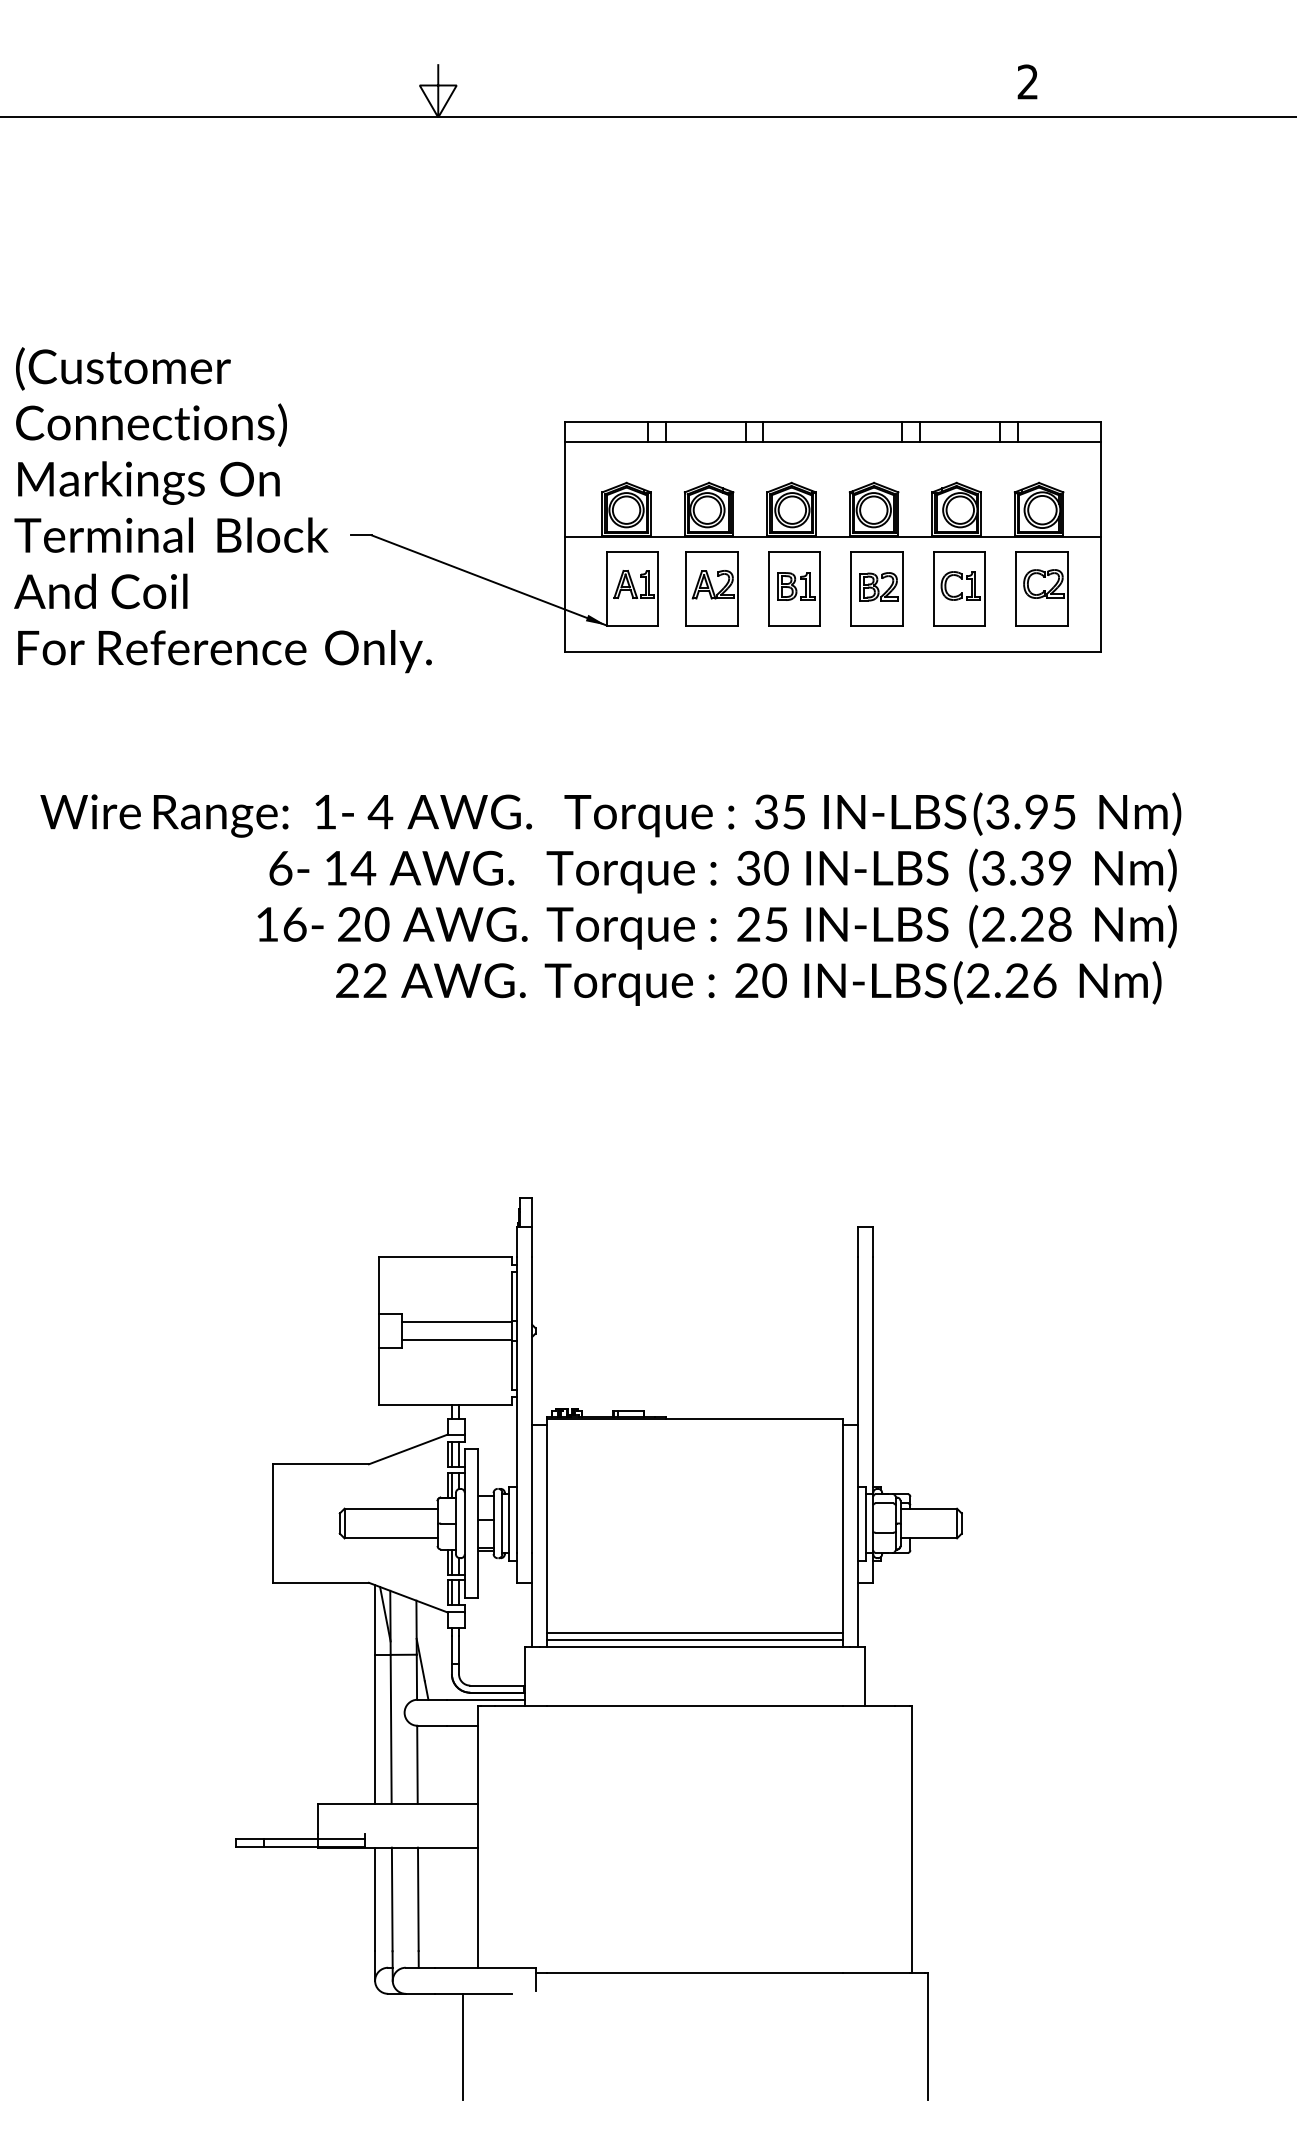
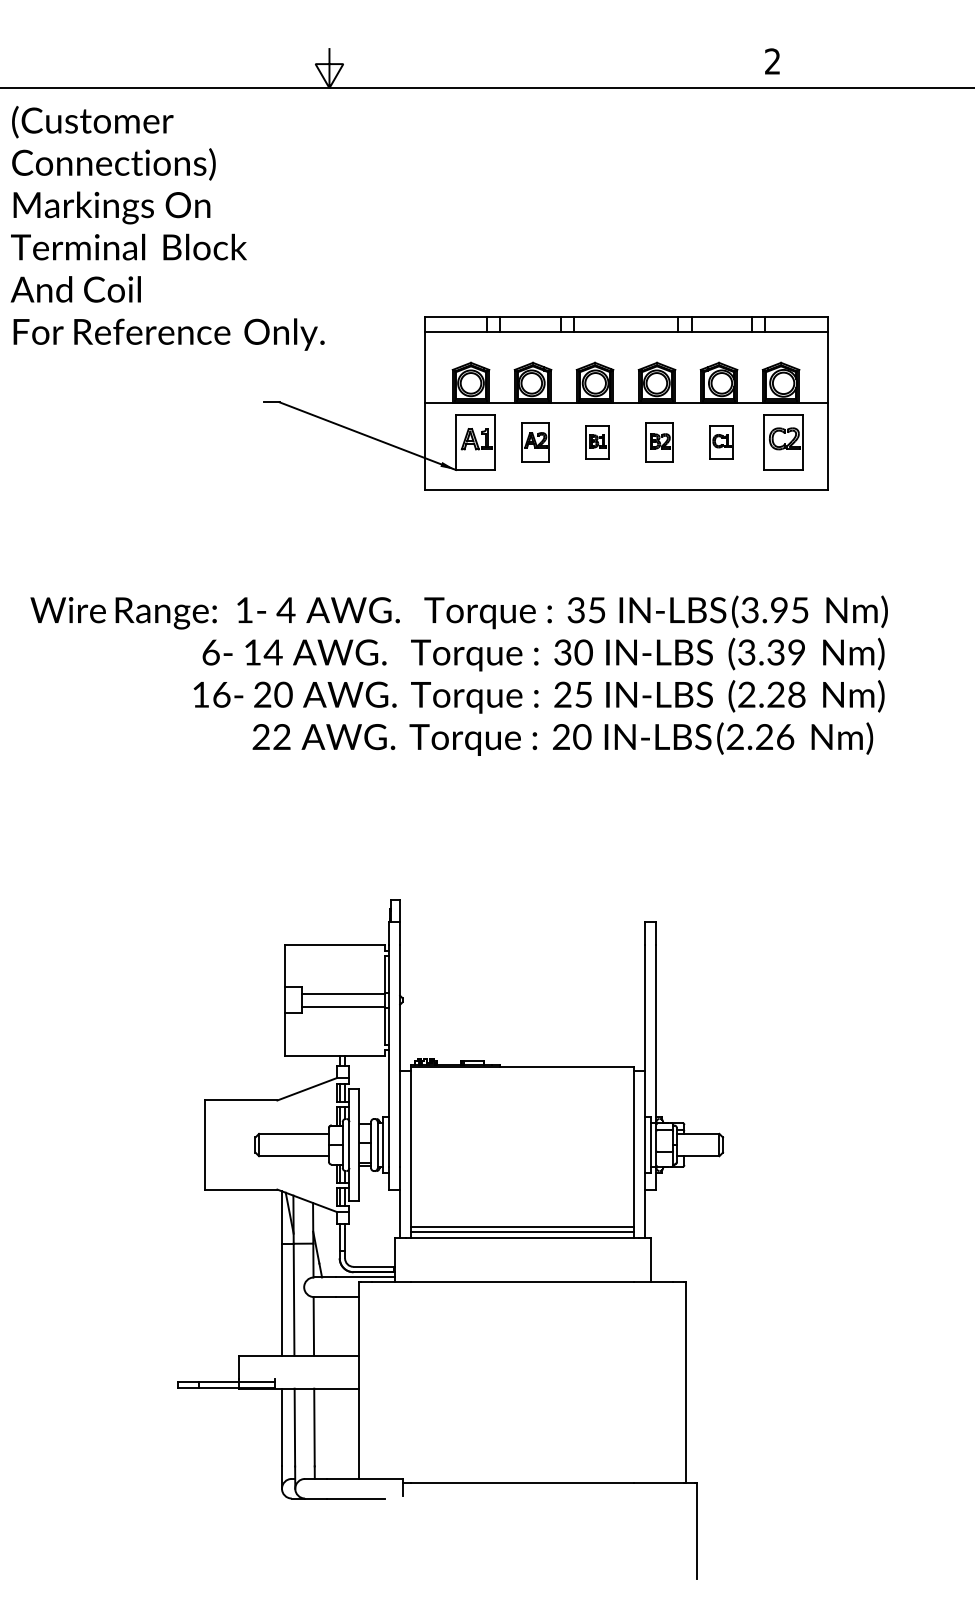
text: (222, 510) -> (167, 228), moved
part: (712, 588) -> (535, 442), size x0.7
part: (794, 588) -> (597, 442), size x0.6
part: (877, 588) -> (659, 442), size x0.7
part: (959, 588) -> (721, 442), size x0.6
line: (462, 2047) -> (347, 1538), removed

